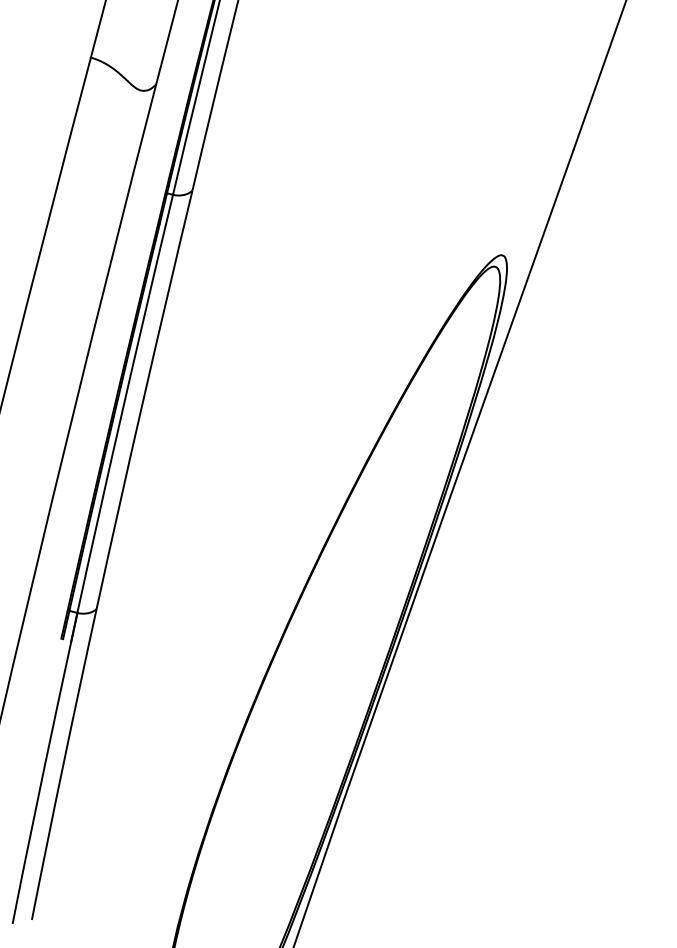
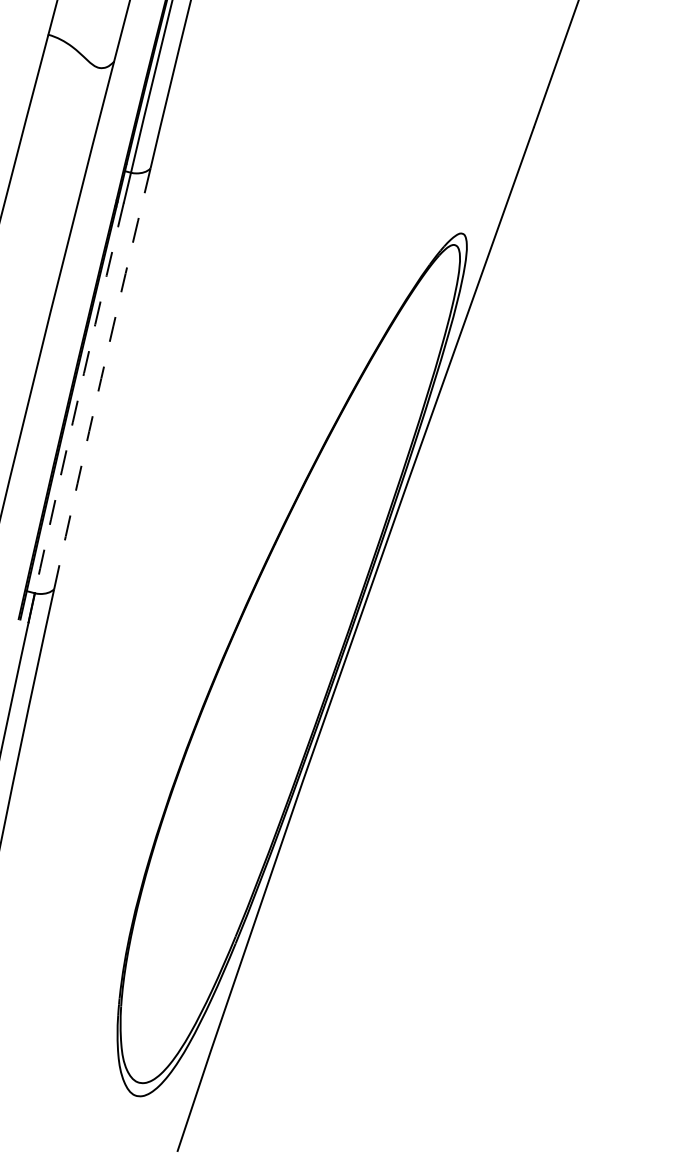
arc: (143, 399) -> (101, 378), solid -> dashed
arc: (120, 418) -> (78, 397), solid -> dashed

